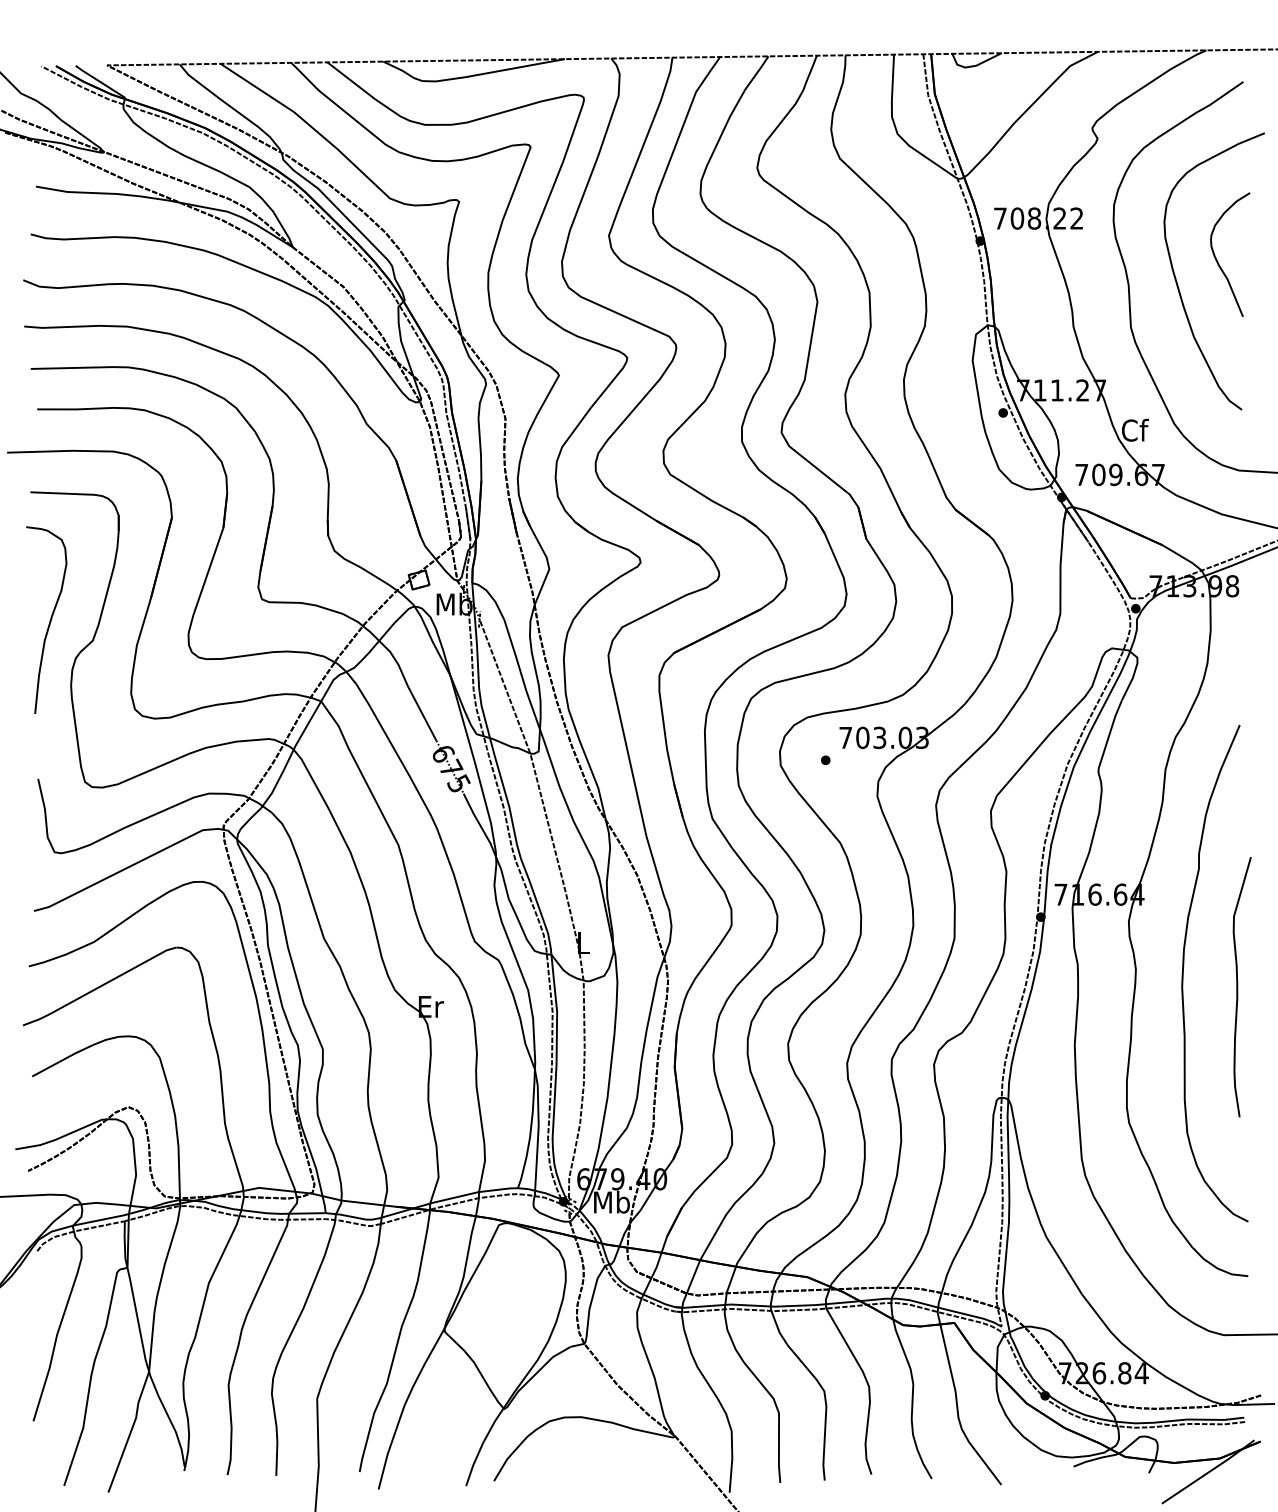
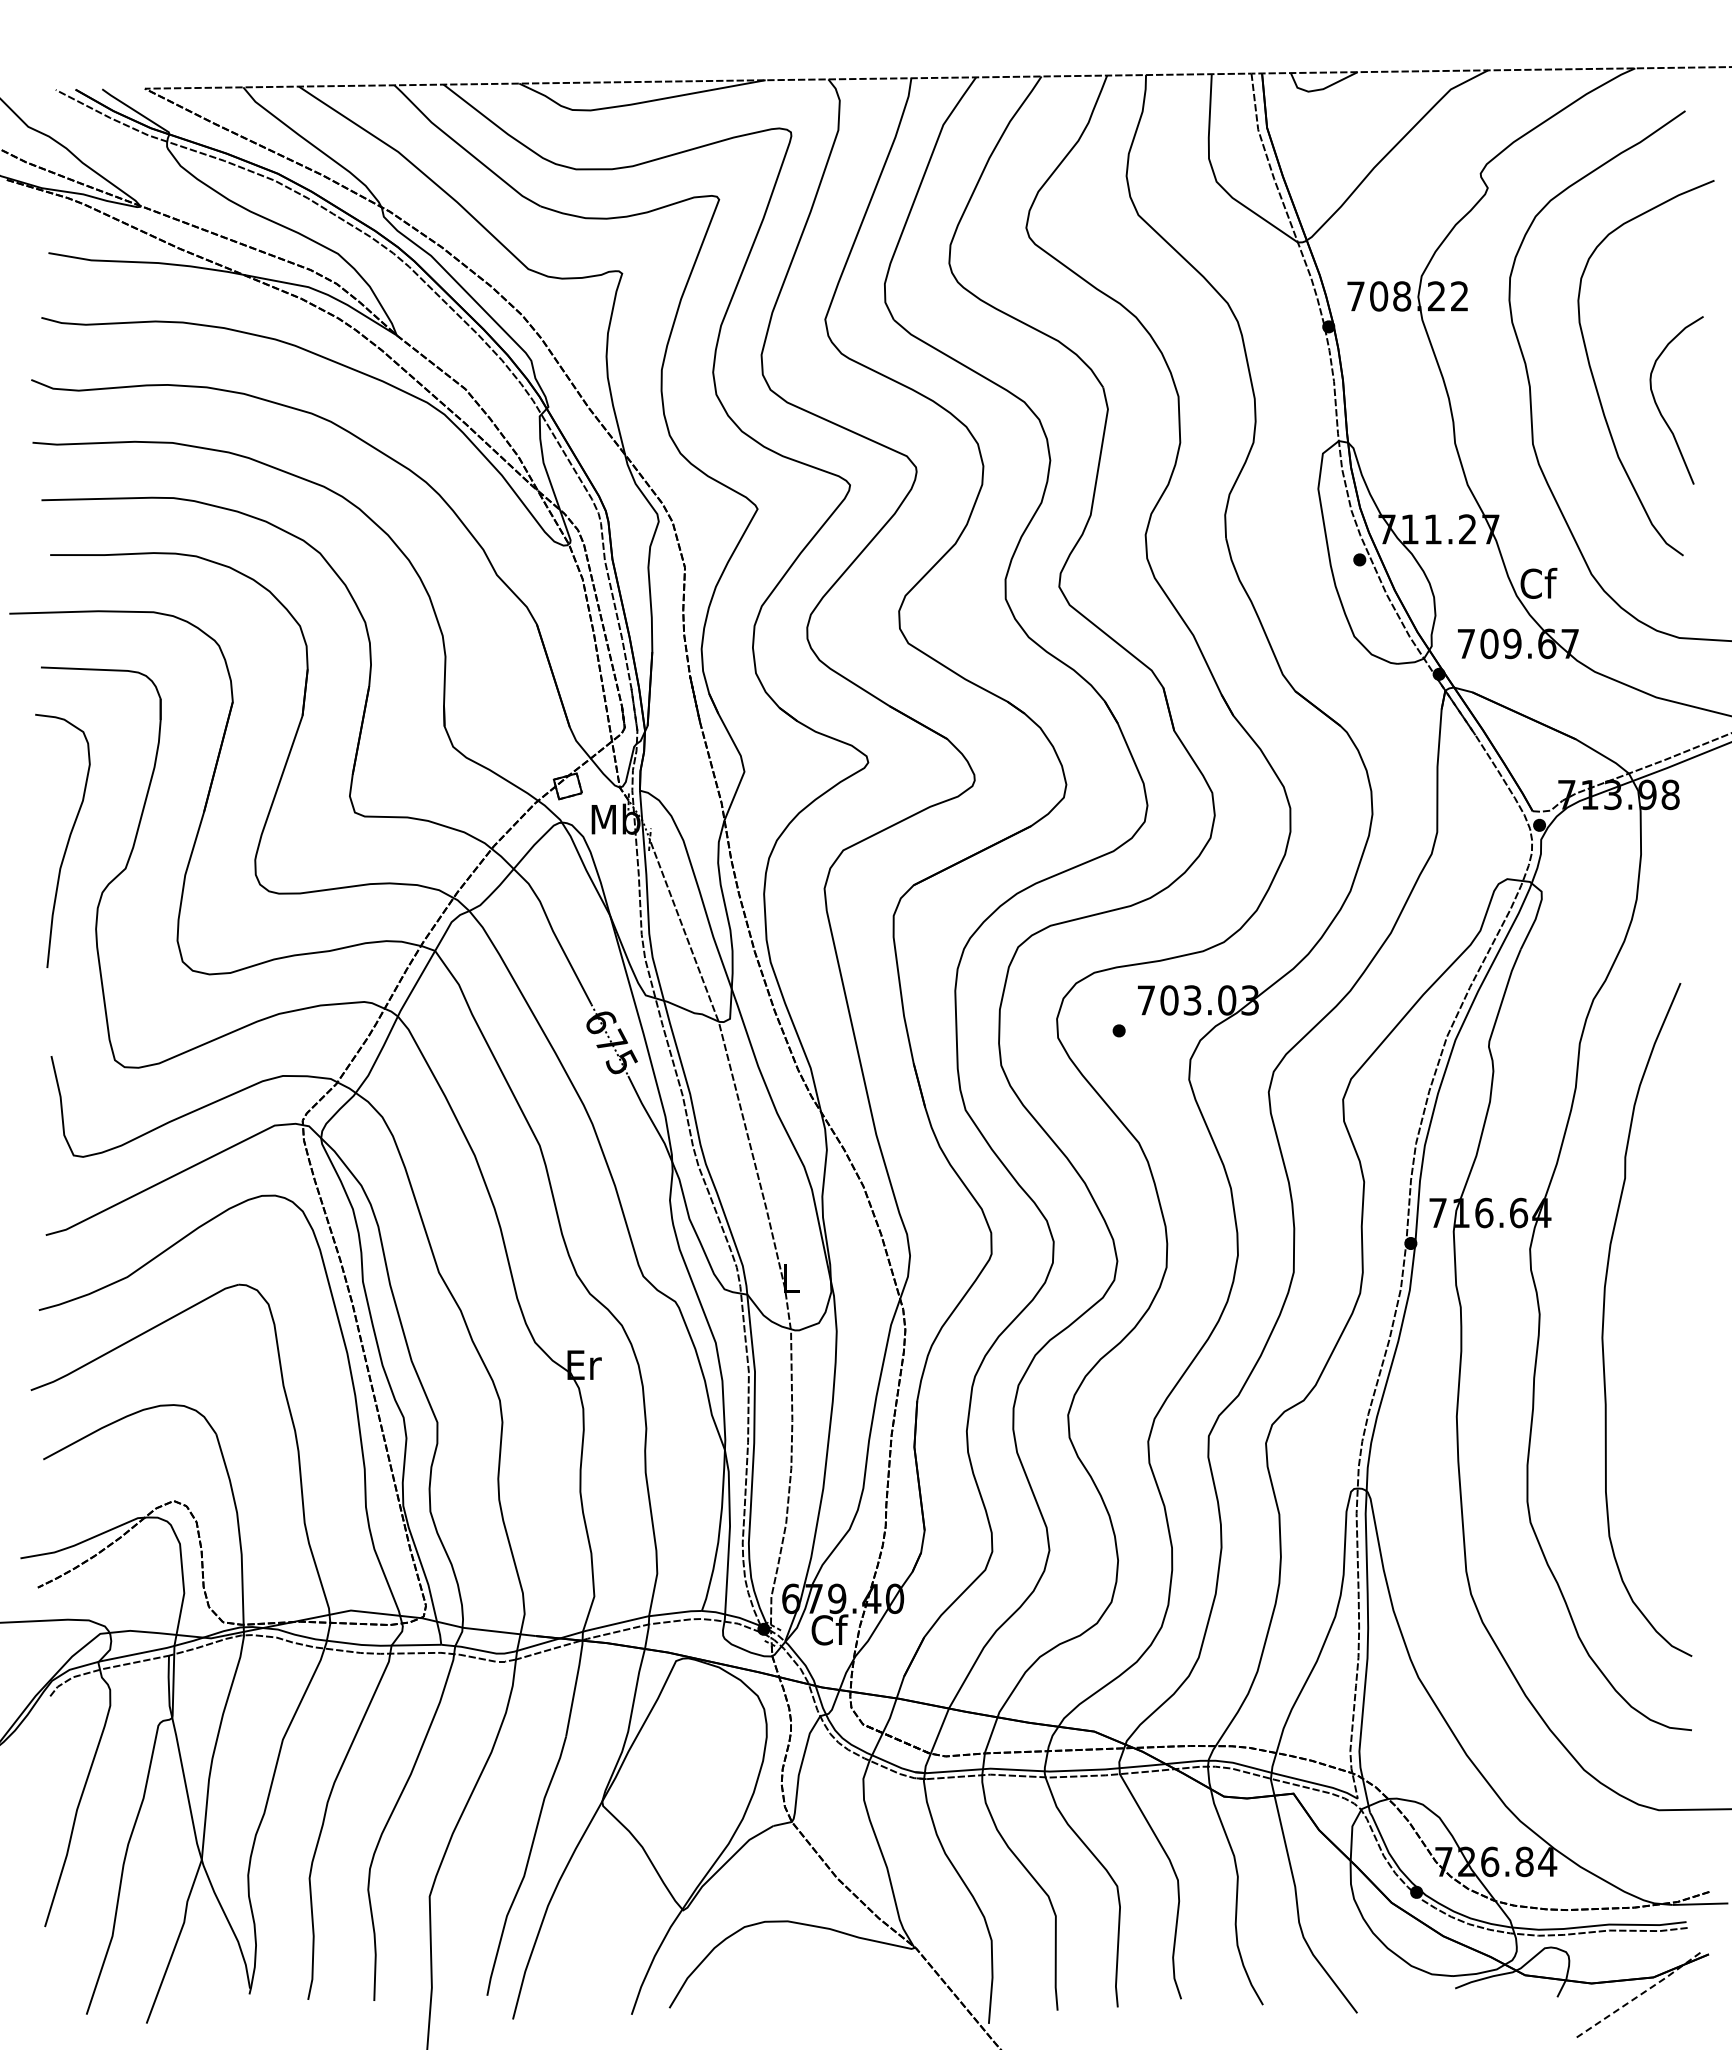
curve: (1217, 260) -> (1659, 408), moved
curve: (1237, 987) -> (1677, 1338), removed
text: (612, 1201) -> (829, 1629), Mb -> Cf
line: (1208, 1472) -> (1638, 1996), solid -> dashed

